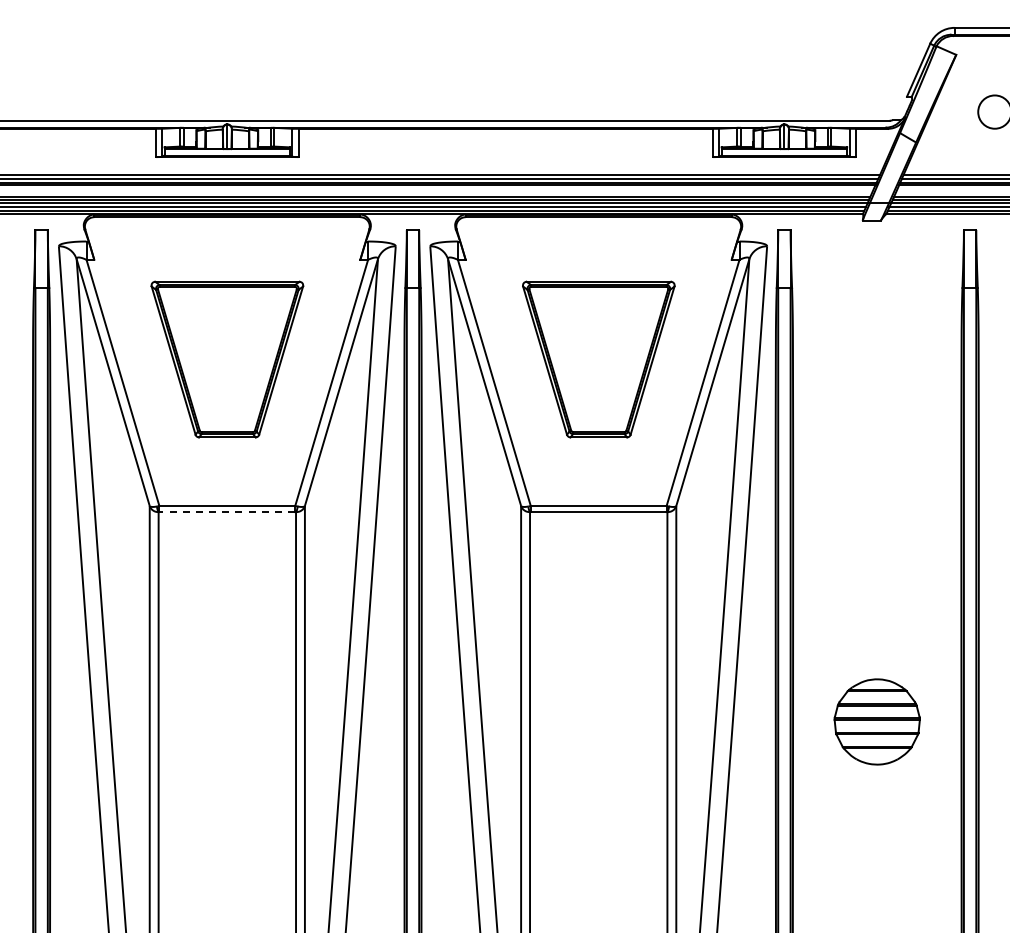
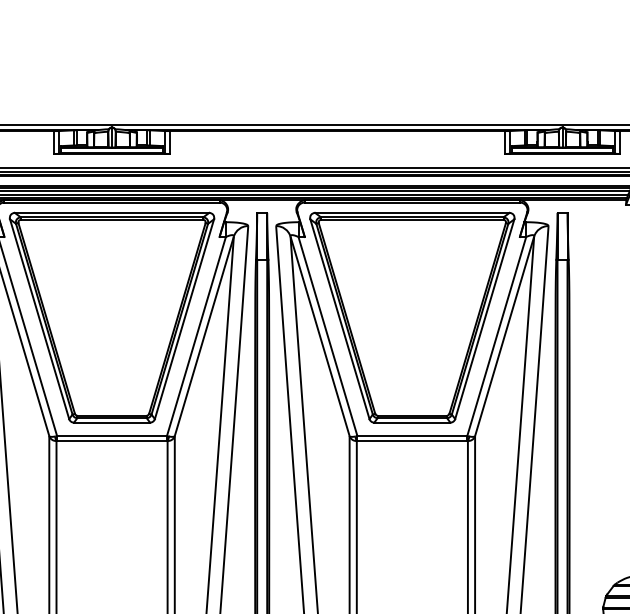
part: (227, 359) -> (112, 317), size x1.67
part: (598, 359) -> (412, 317), size x1.67
line: (227, 512) -> (112, 441), dashed -> solid

